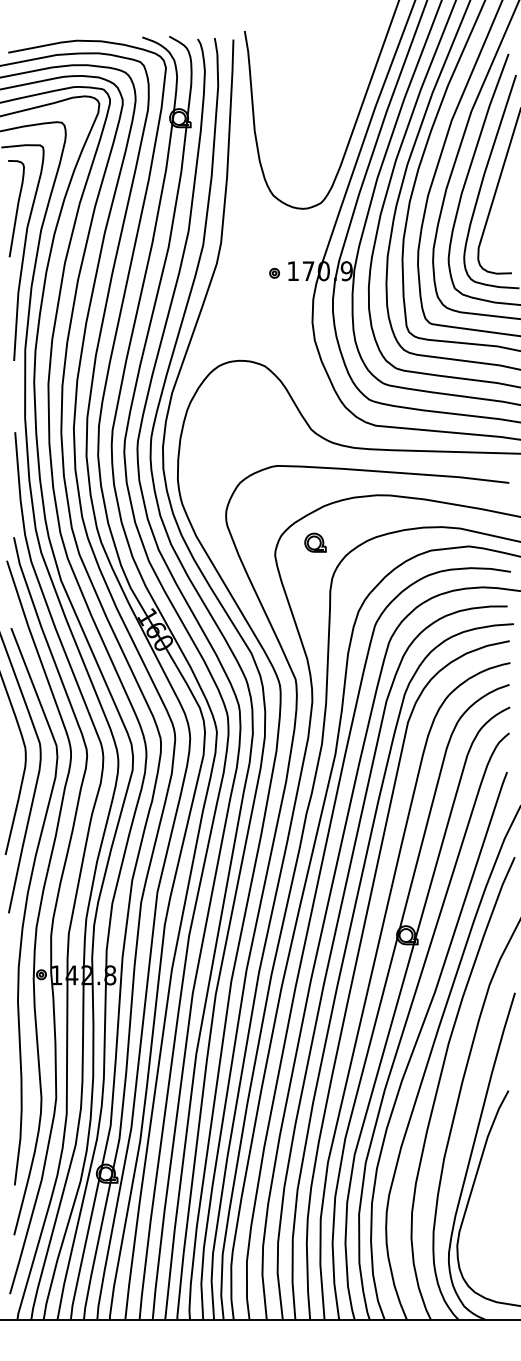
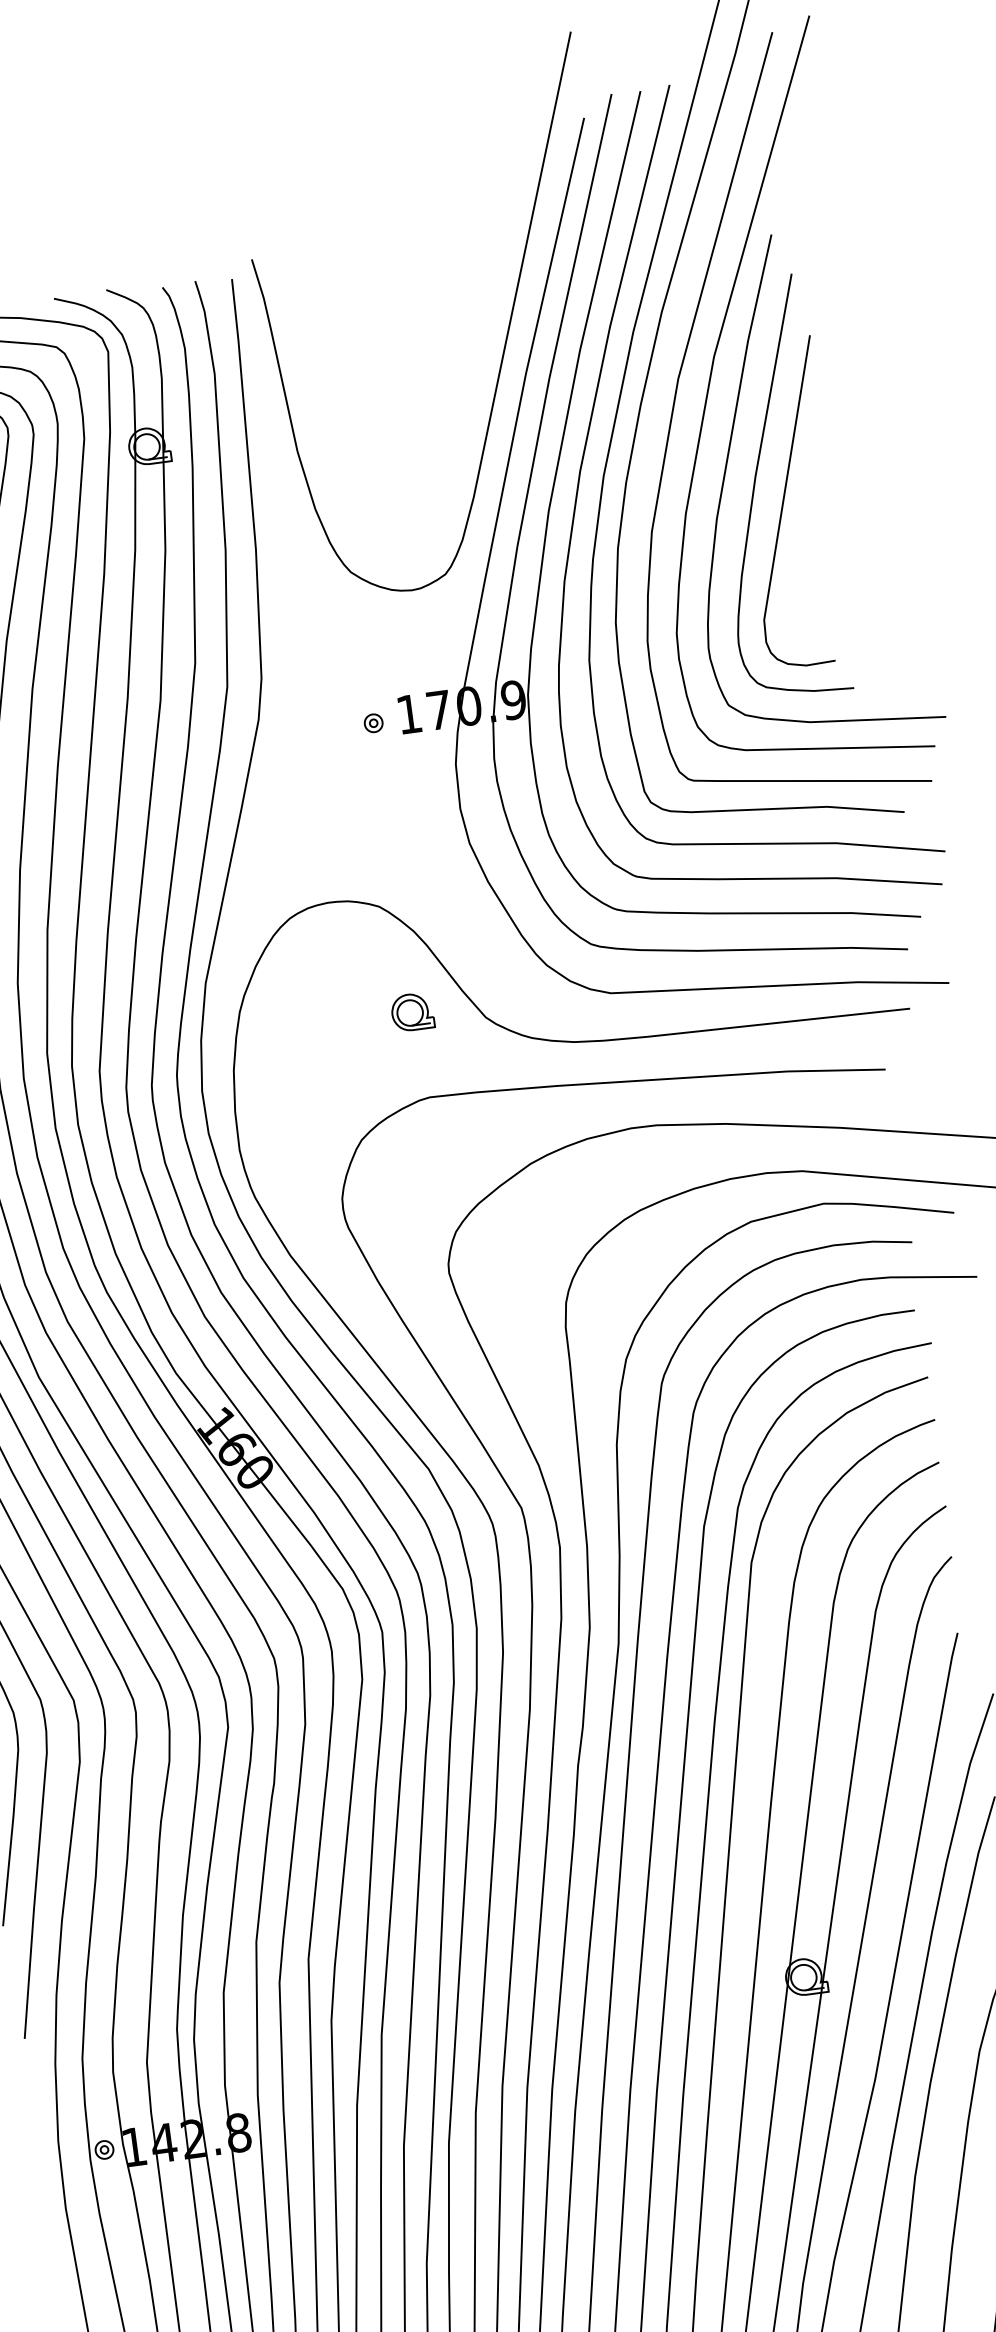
part: (315, 542) -> (412, 1011), moved

